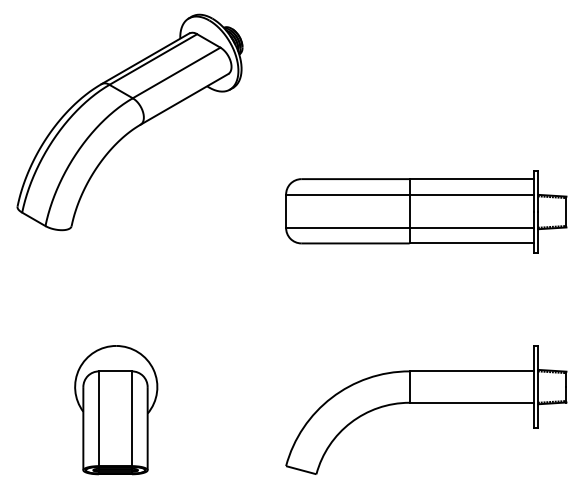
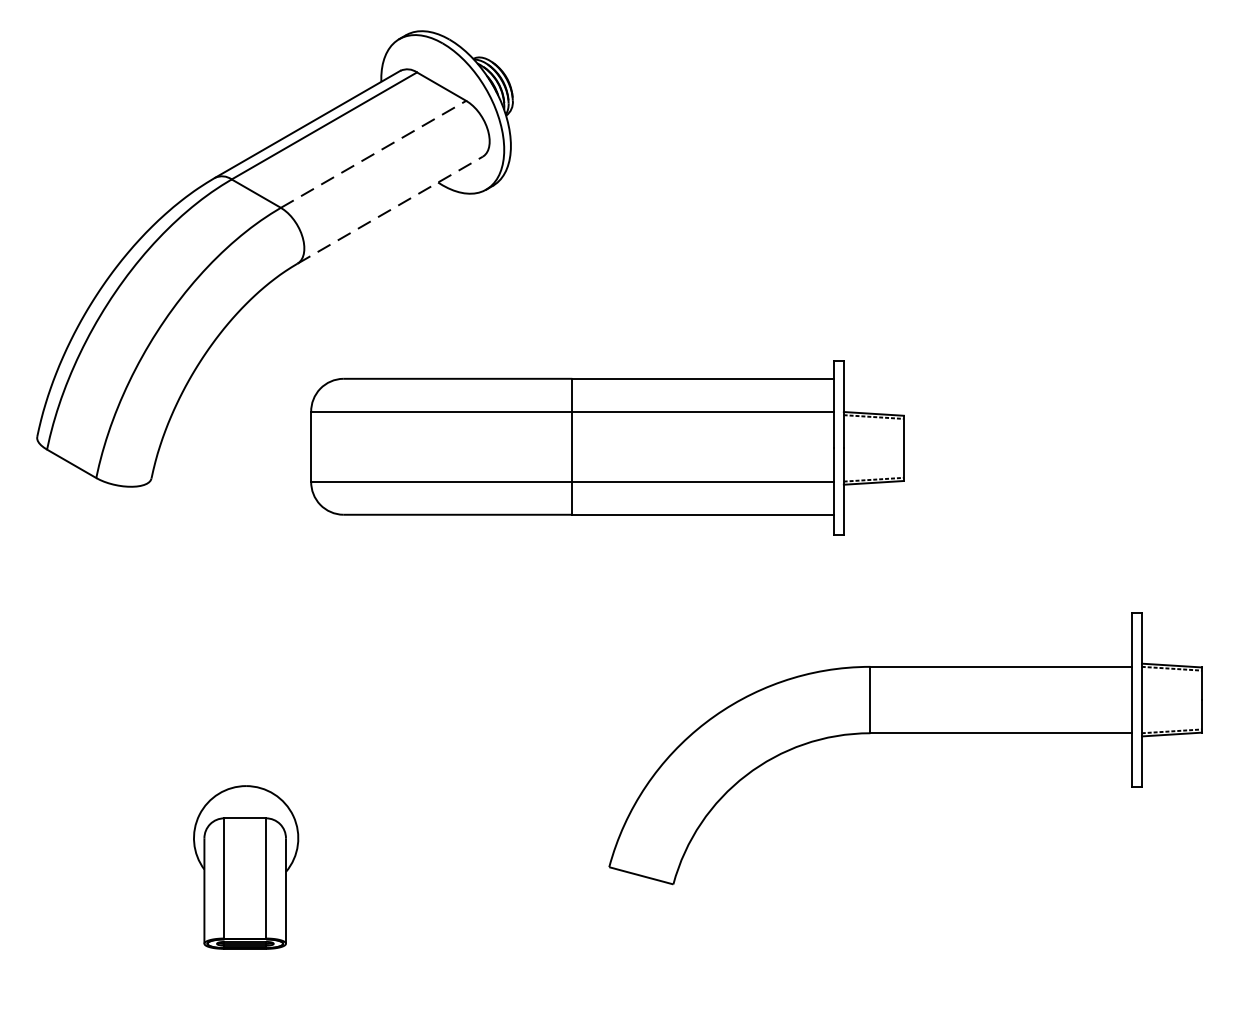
line: (176, 72) -> (373, 153), solid -> dashed
line: (184, 99) -> (390, 210), solid -> dashed
part: (426, 211) -> (607, 447), moved
part: (426, 409) -> (906, 747), moved
part: (116, 410) -> (246, 867), size x0.6

